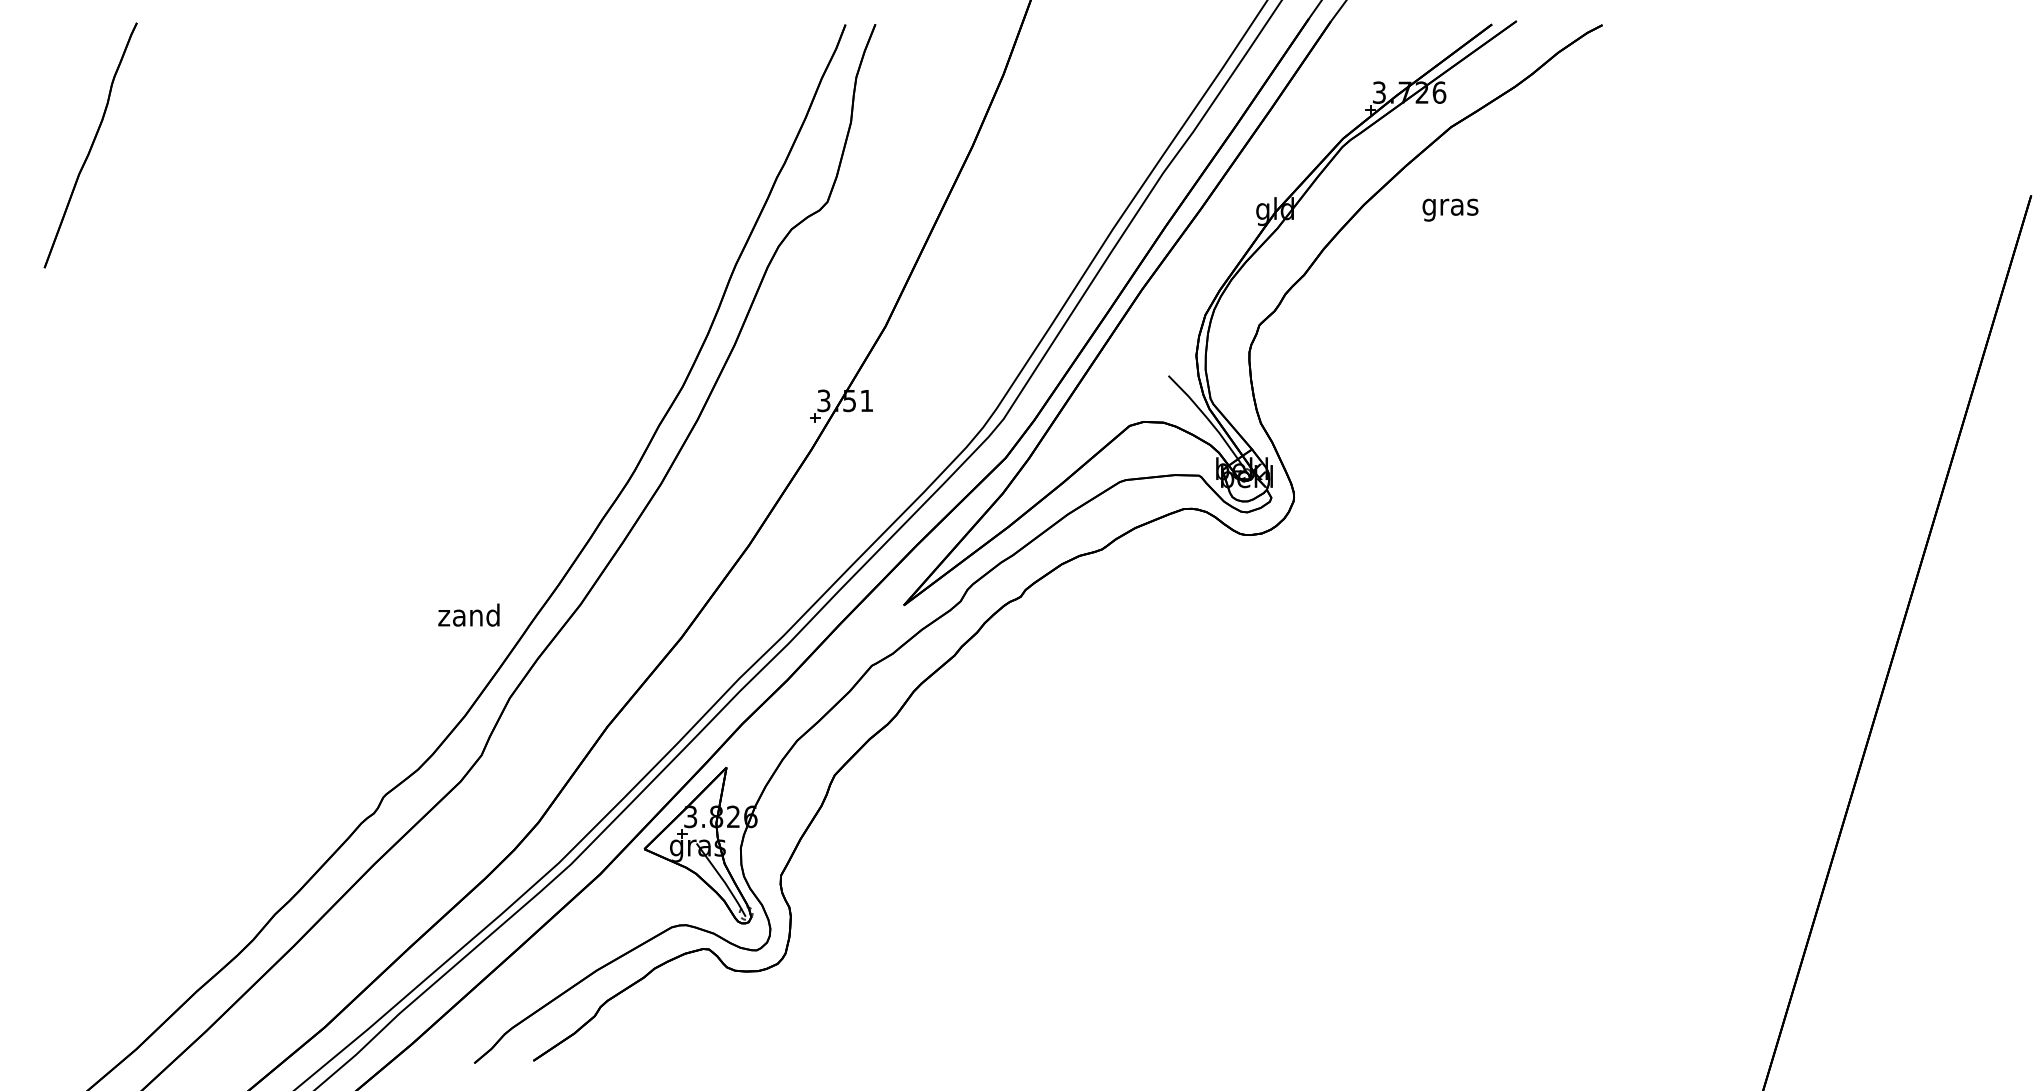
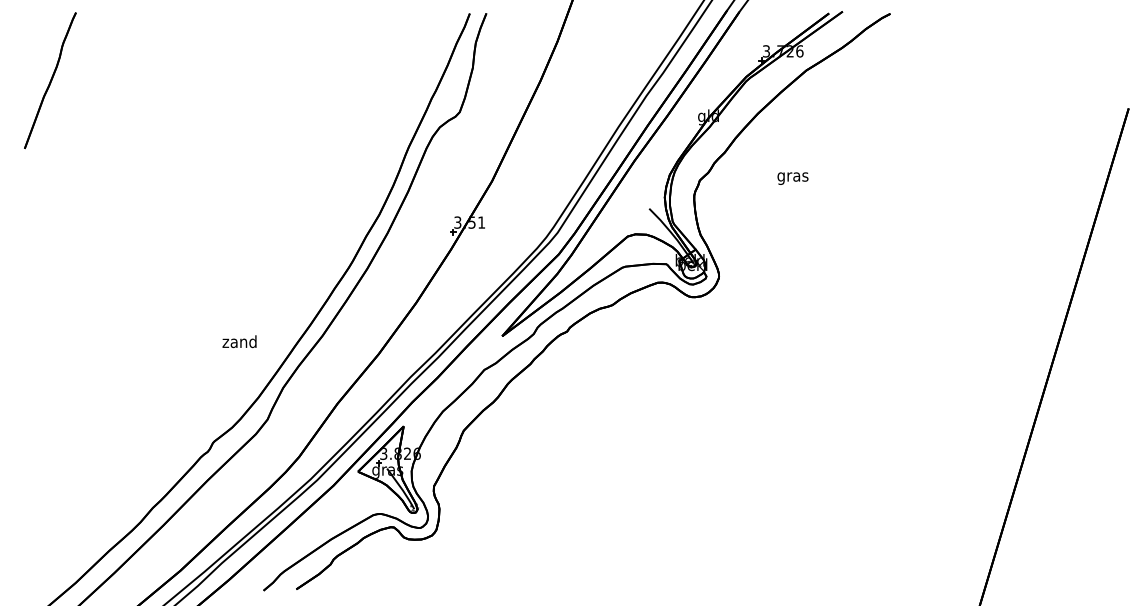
text: (1449, 209) -> (792, 178), moved
text: (468, 614) -> (239, 341), moved

